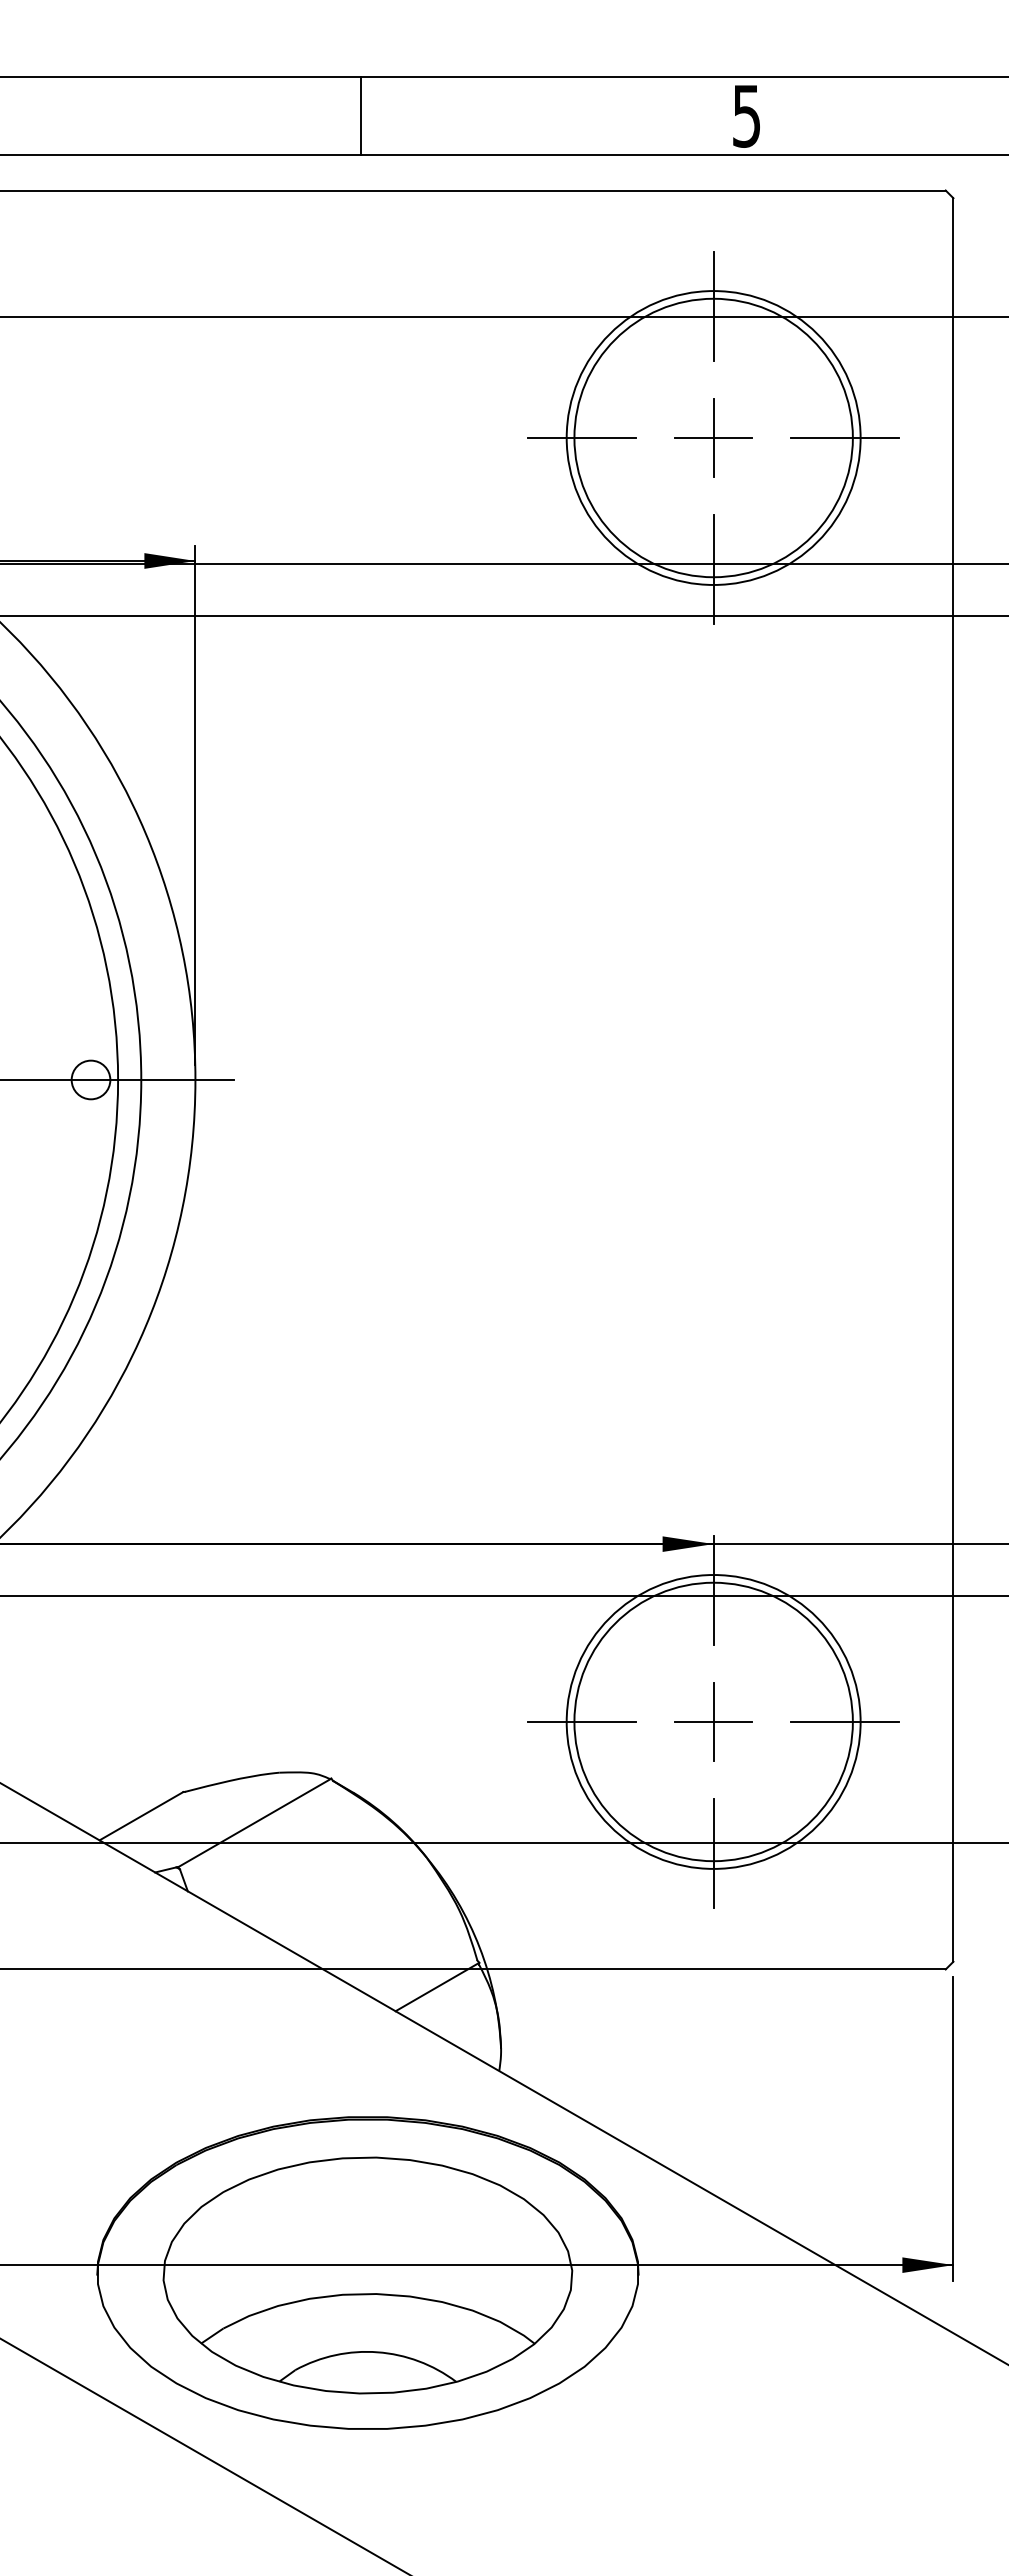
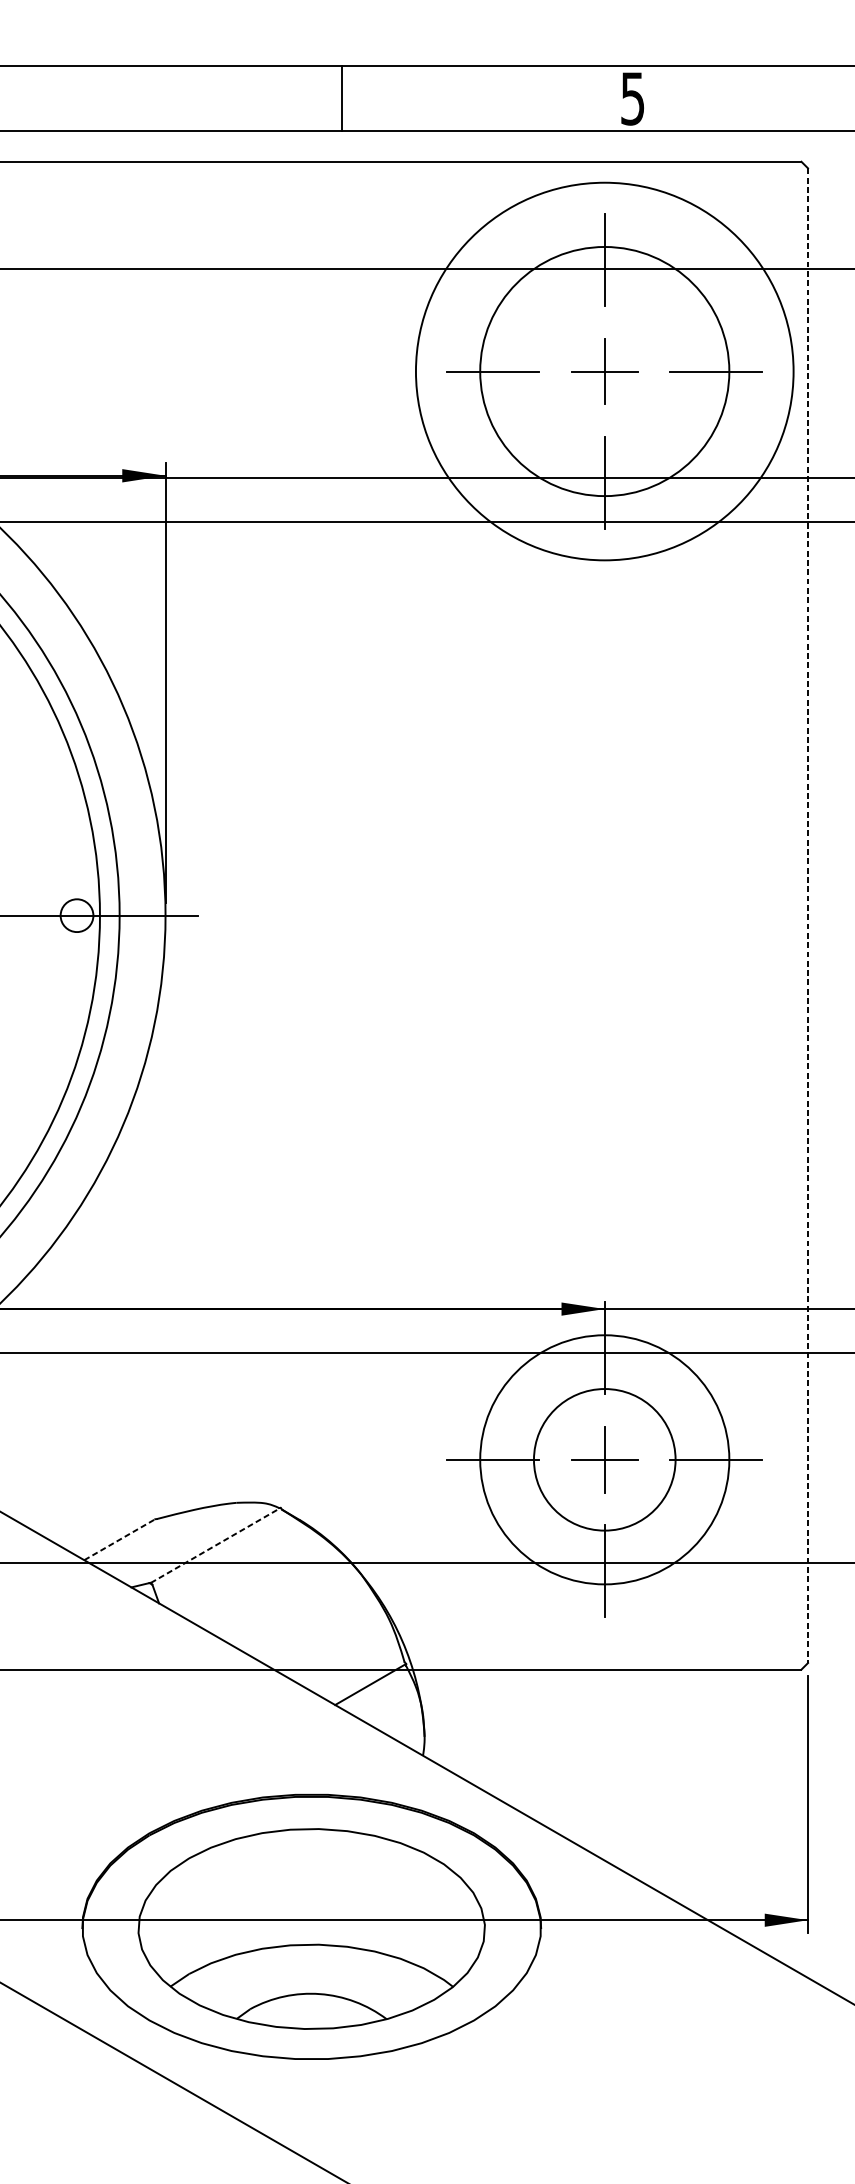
line: (360, 115) -> (341, 98), moved
circle: (713, 437) -> (604, 371), size x1.6
line: (953, 1079) -> (808, 915), solid -> dashed
circle: (713, 1721) -> (604, 1459), size x0.6
line: (141, 1815) -> (119, 1539), solid -> dashed
line: (255, 1822) -> (216, 1545), solid -> dashed

